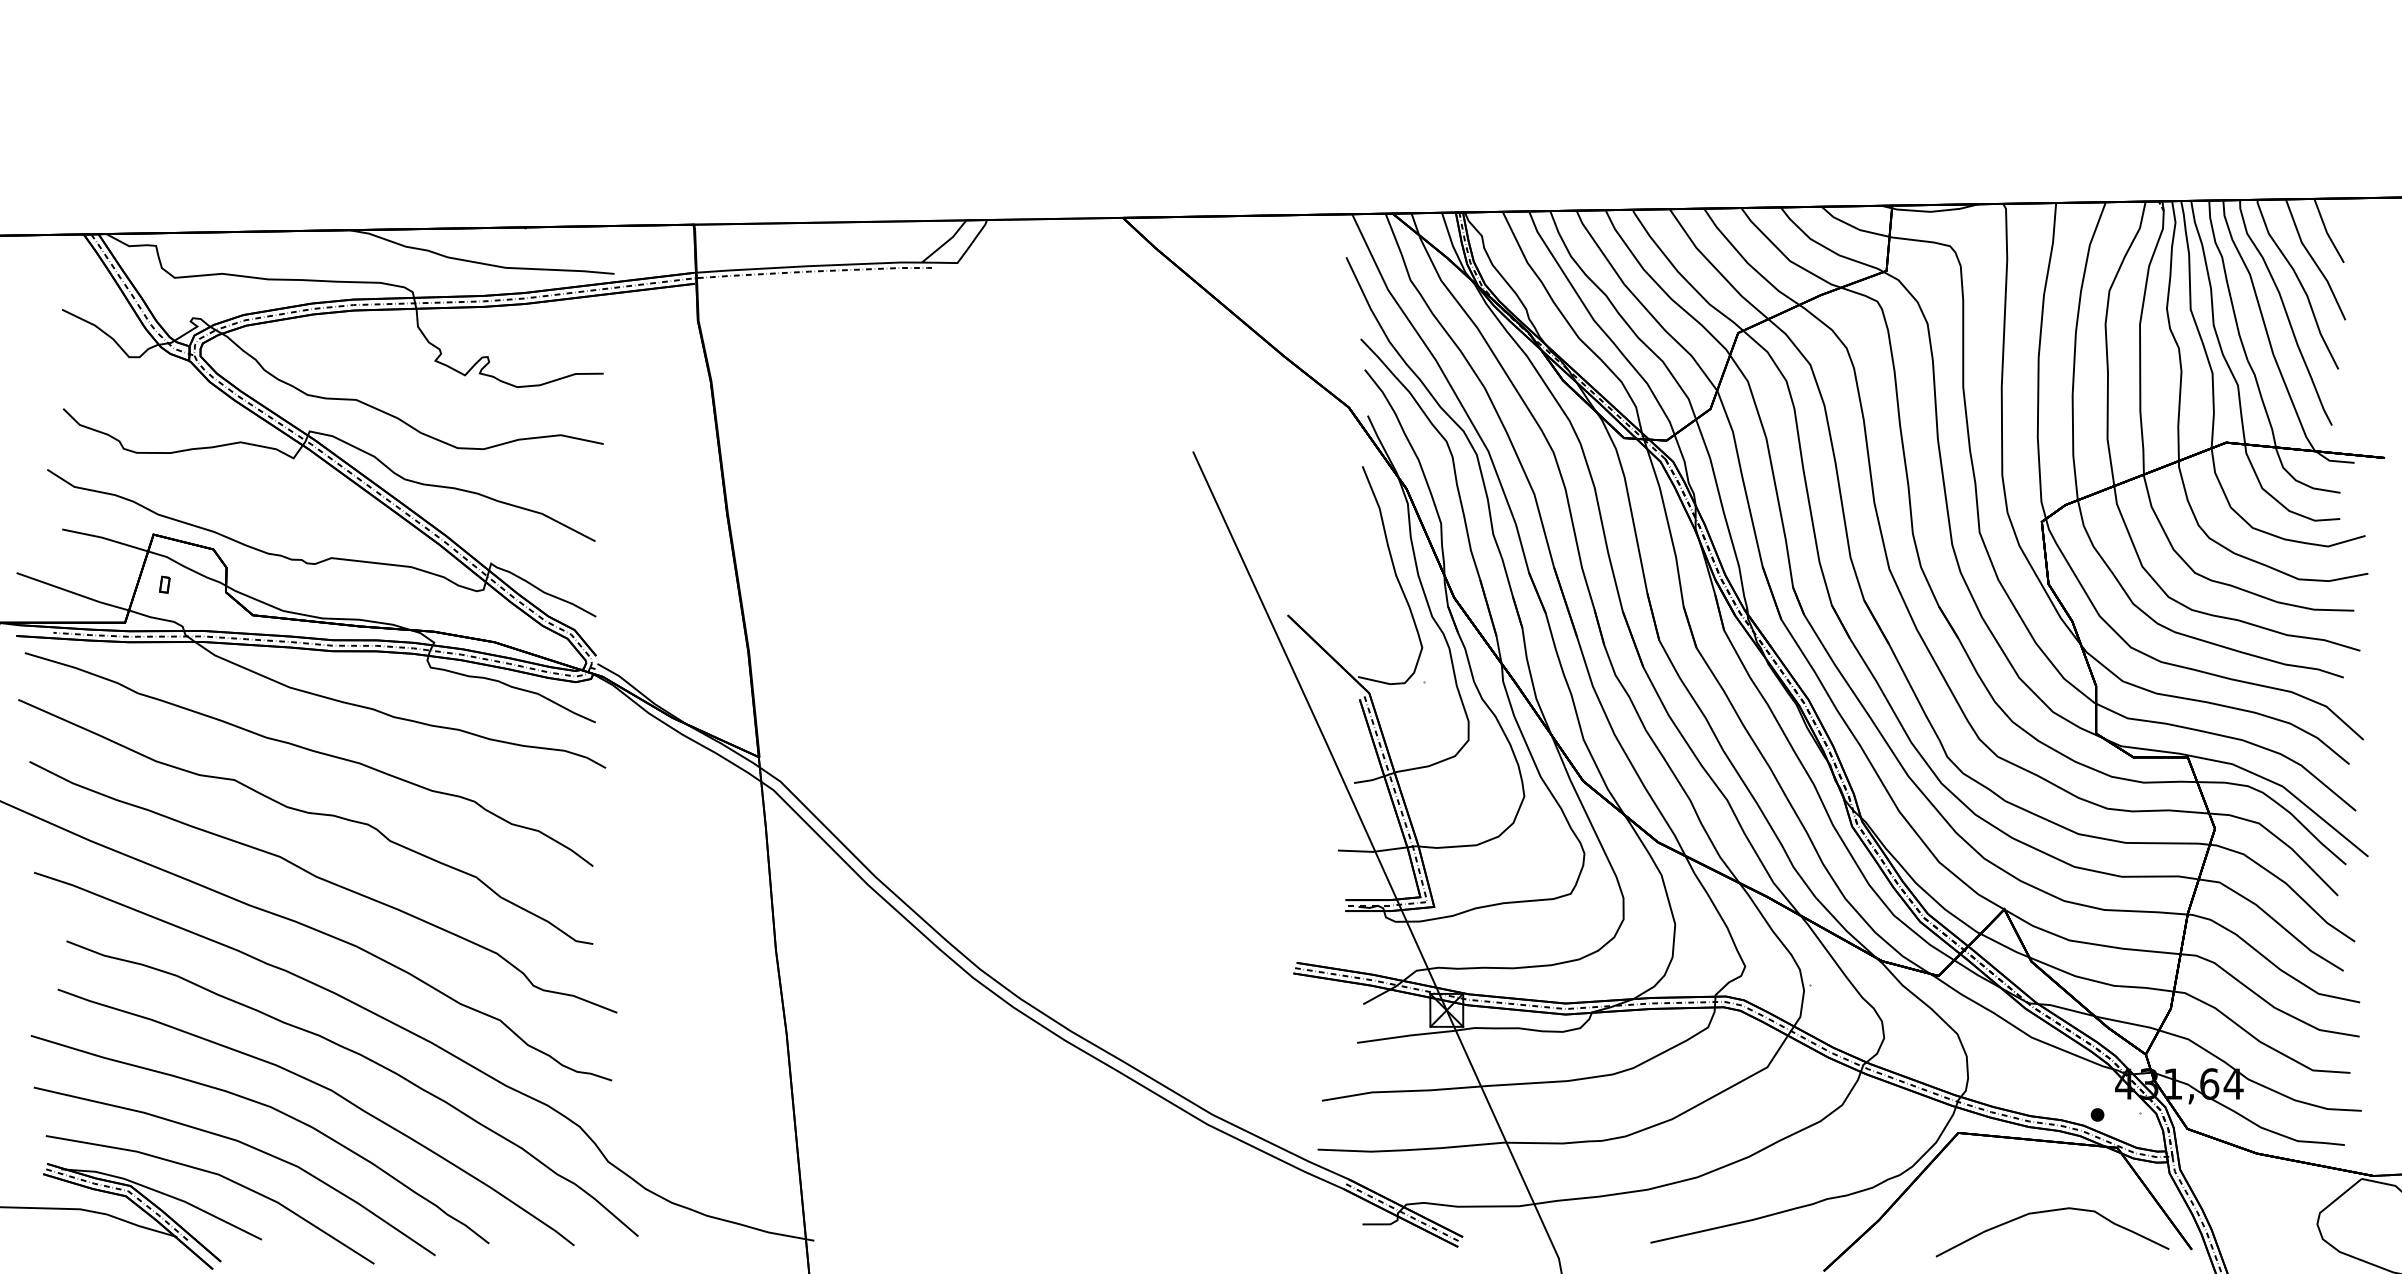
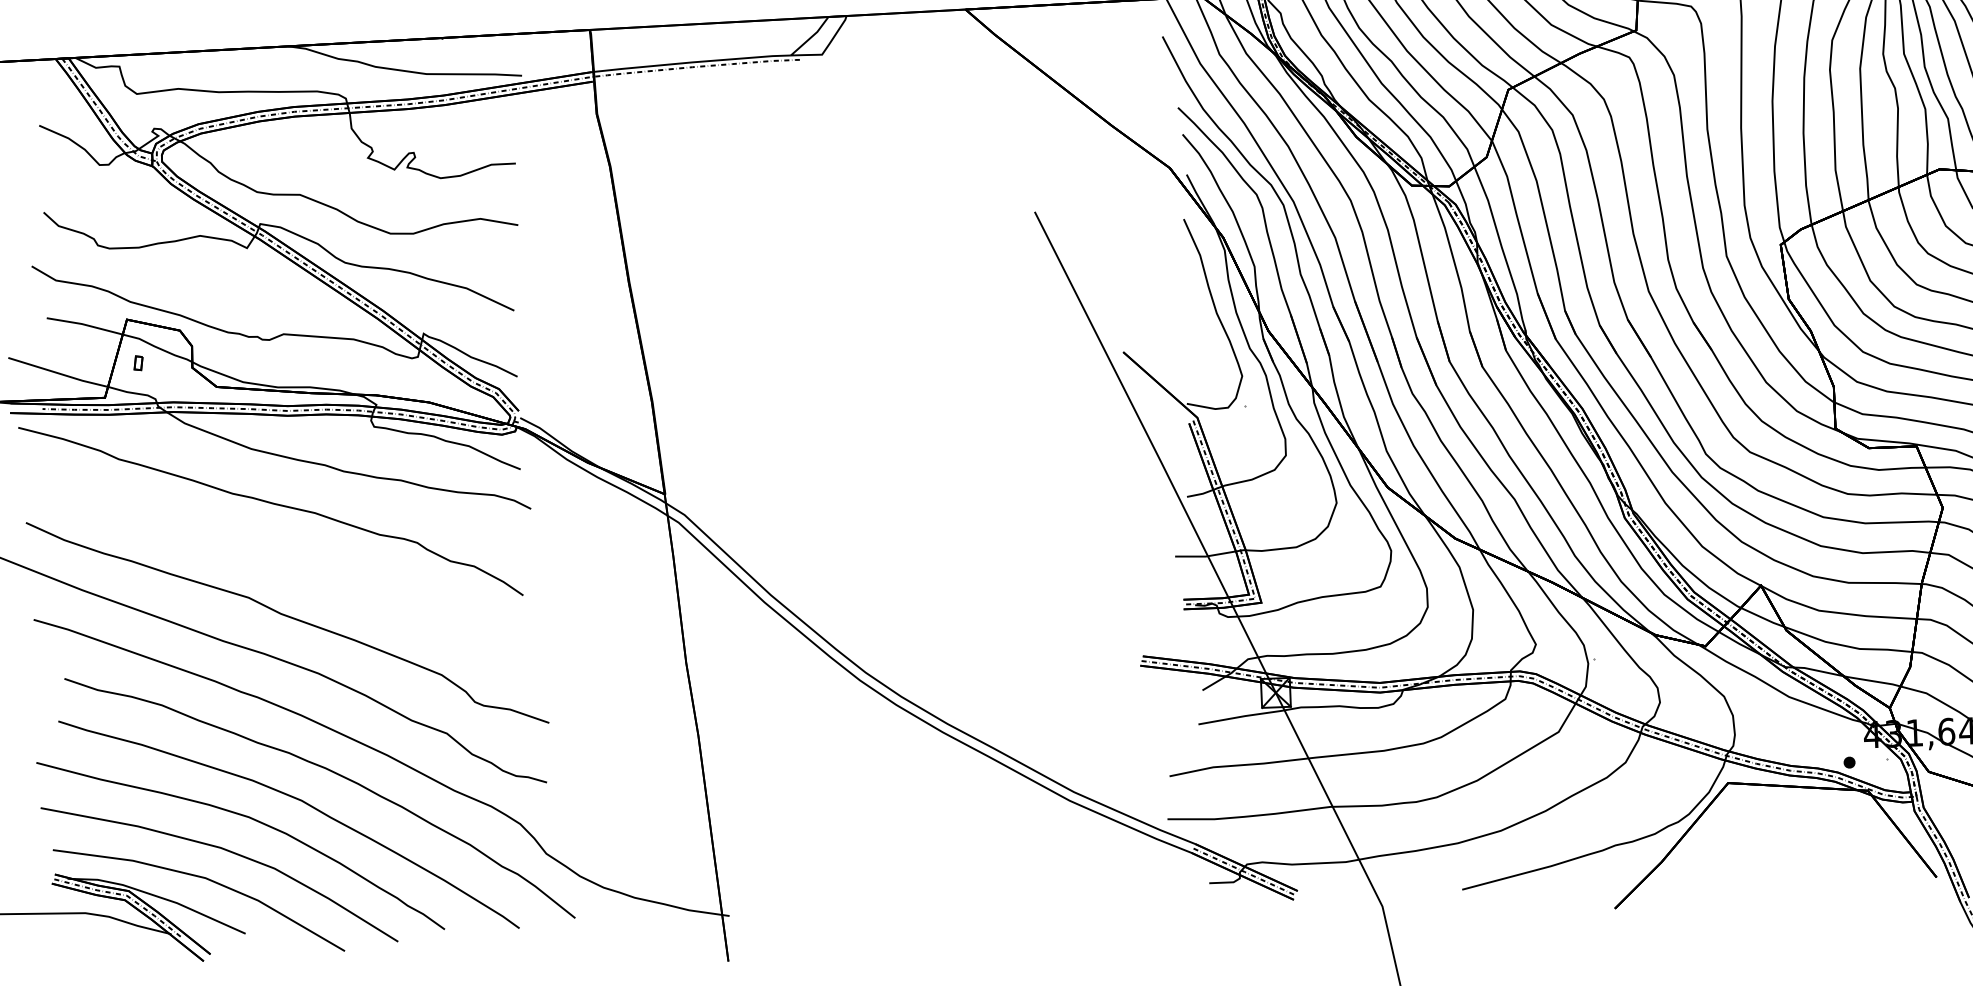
curve: (306, 813) -> (270, 558), removed
curve: (2047, 1212) -> (1808, 849), removed

